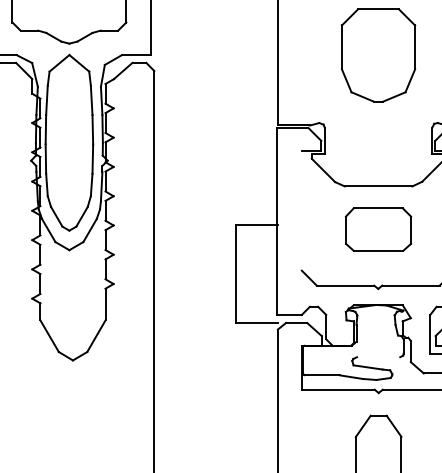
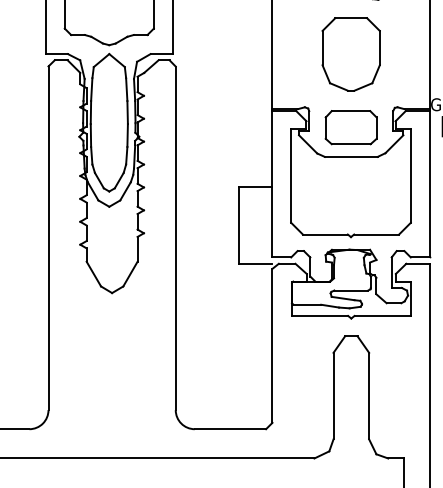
line: (302, 210) -> (291, 175), added
part: (377, 229) -> (350, 127), moved
line: (378, 357) -> (351, 290), added

